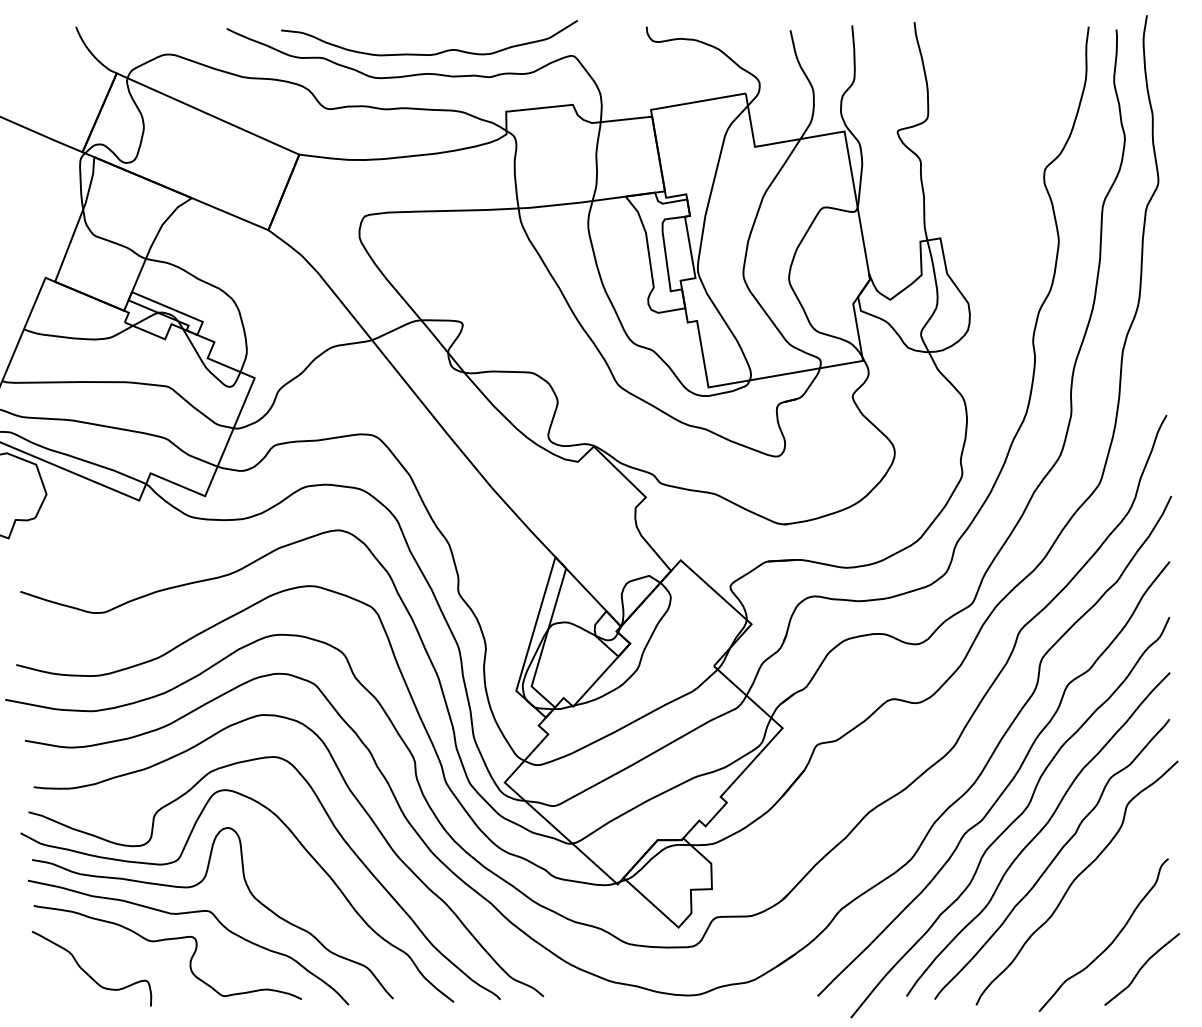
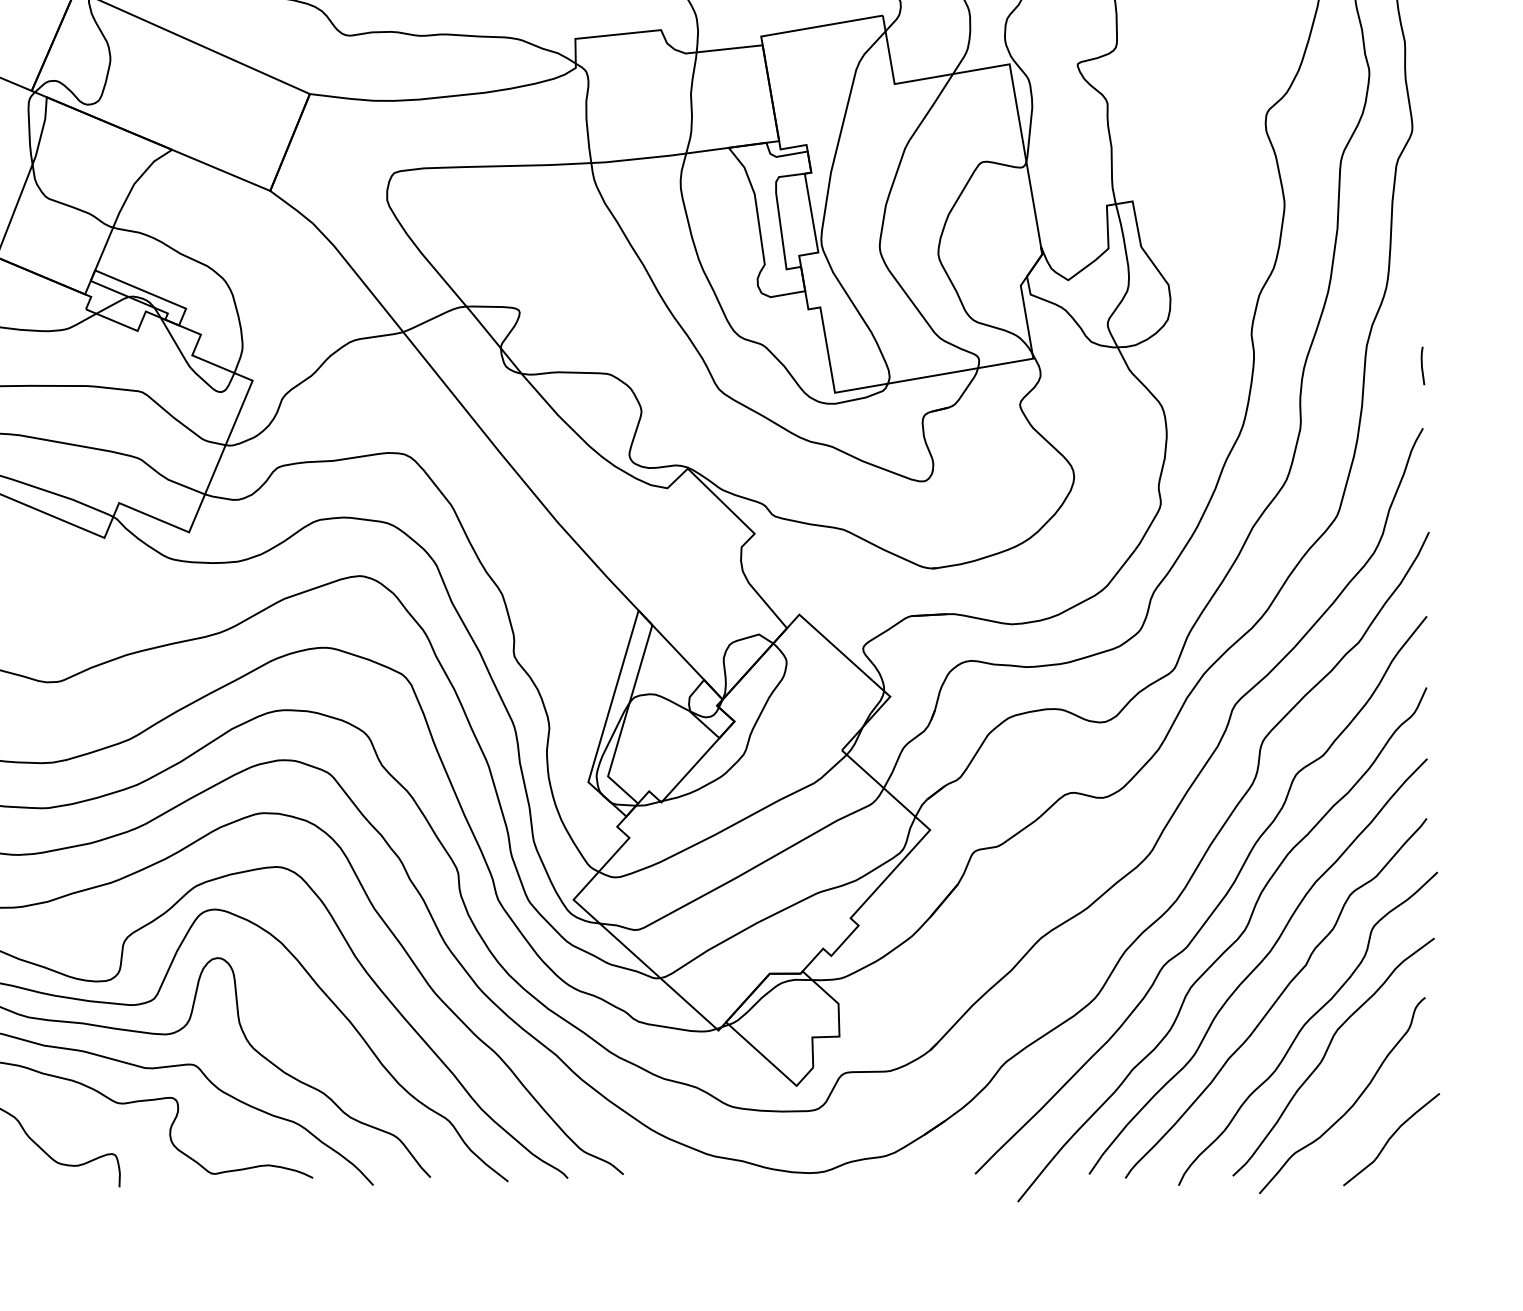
line: (1166, 366) -> (1422, 365), added
curve: (1091, 903) -> (1326, 1055), added

